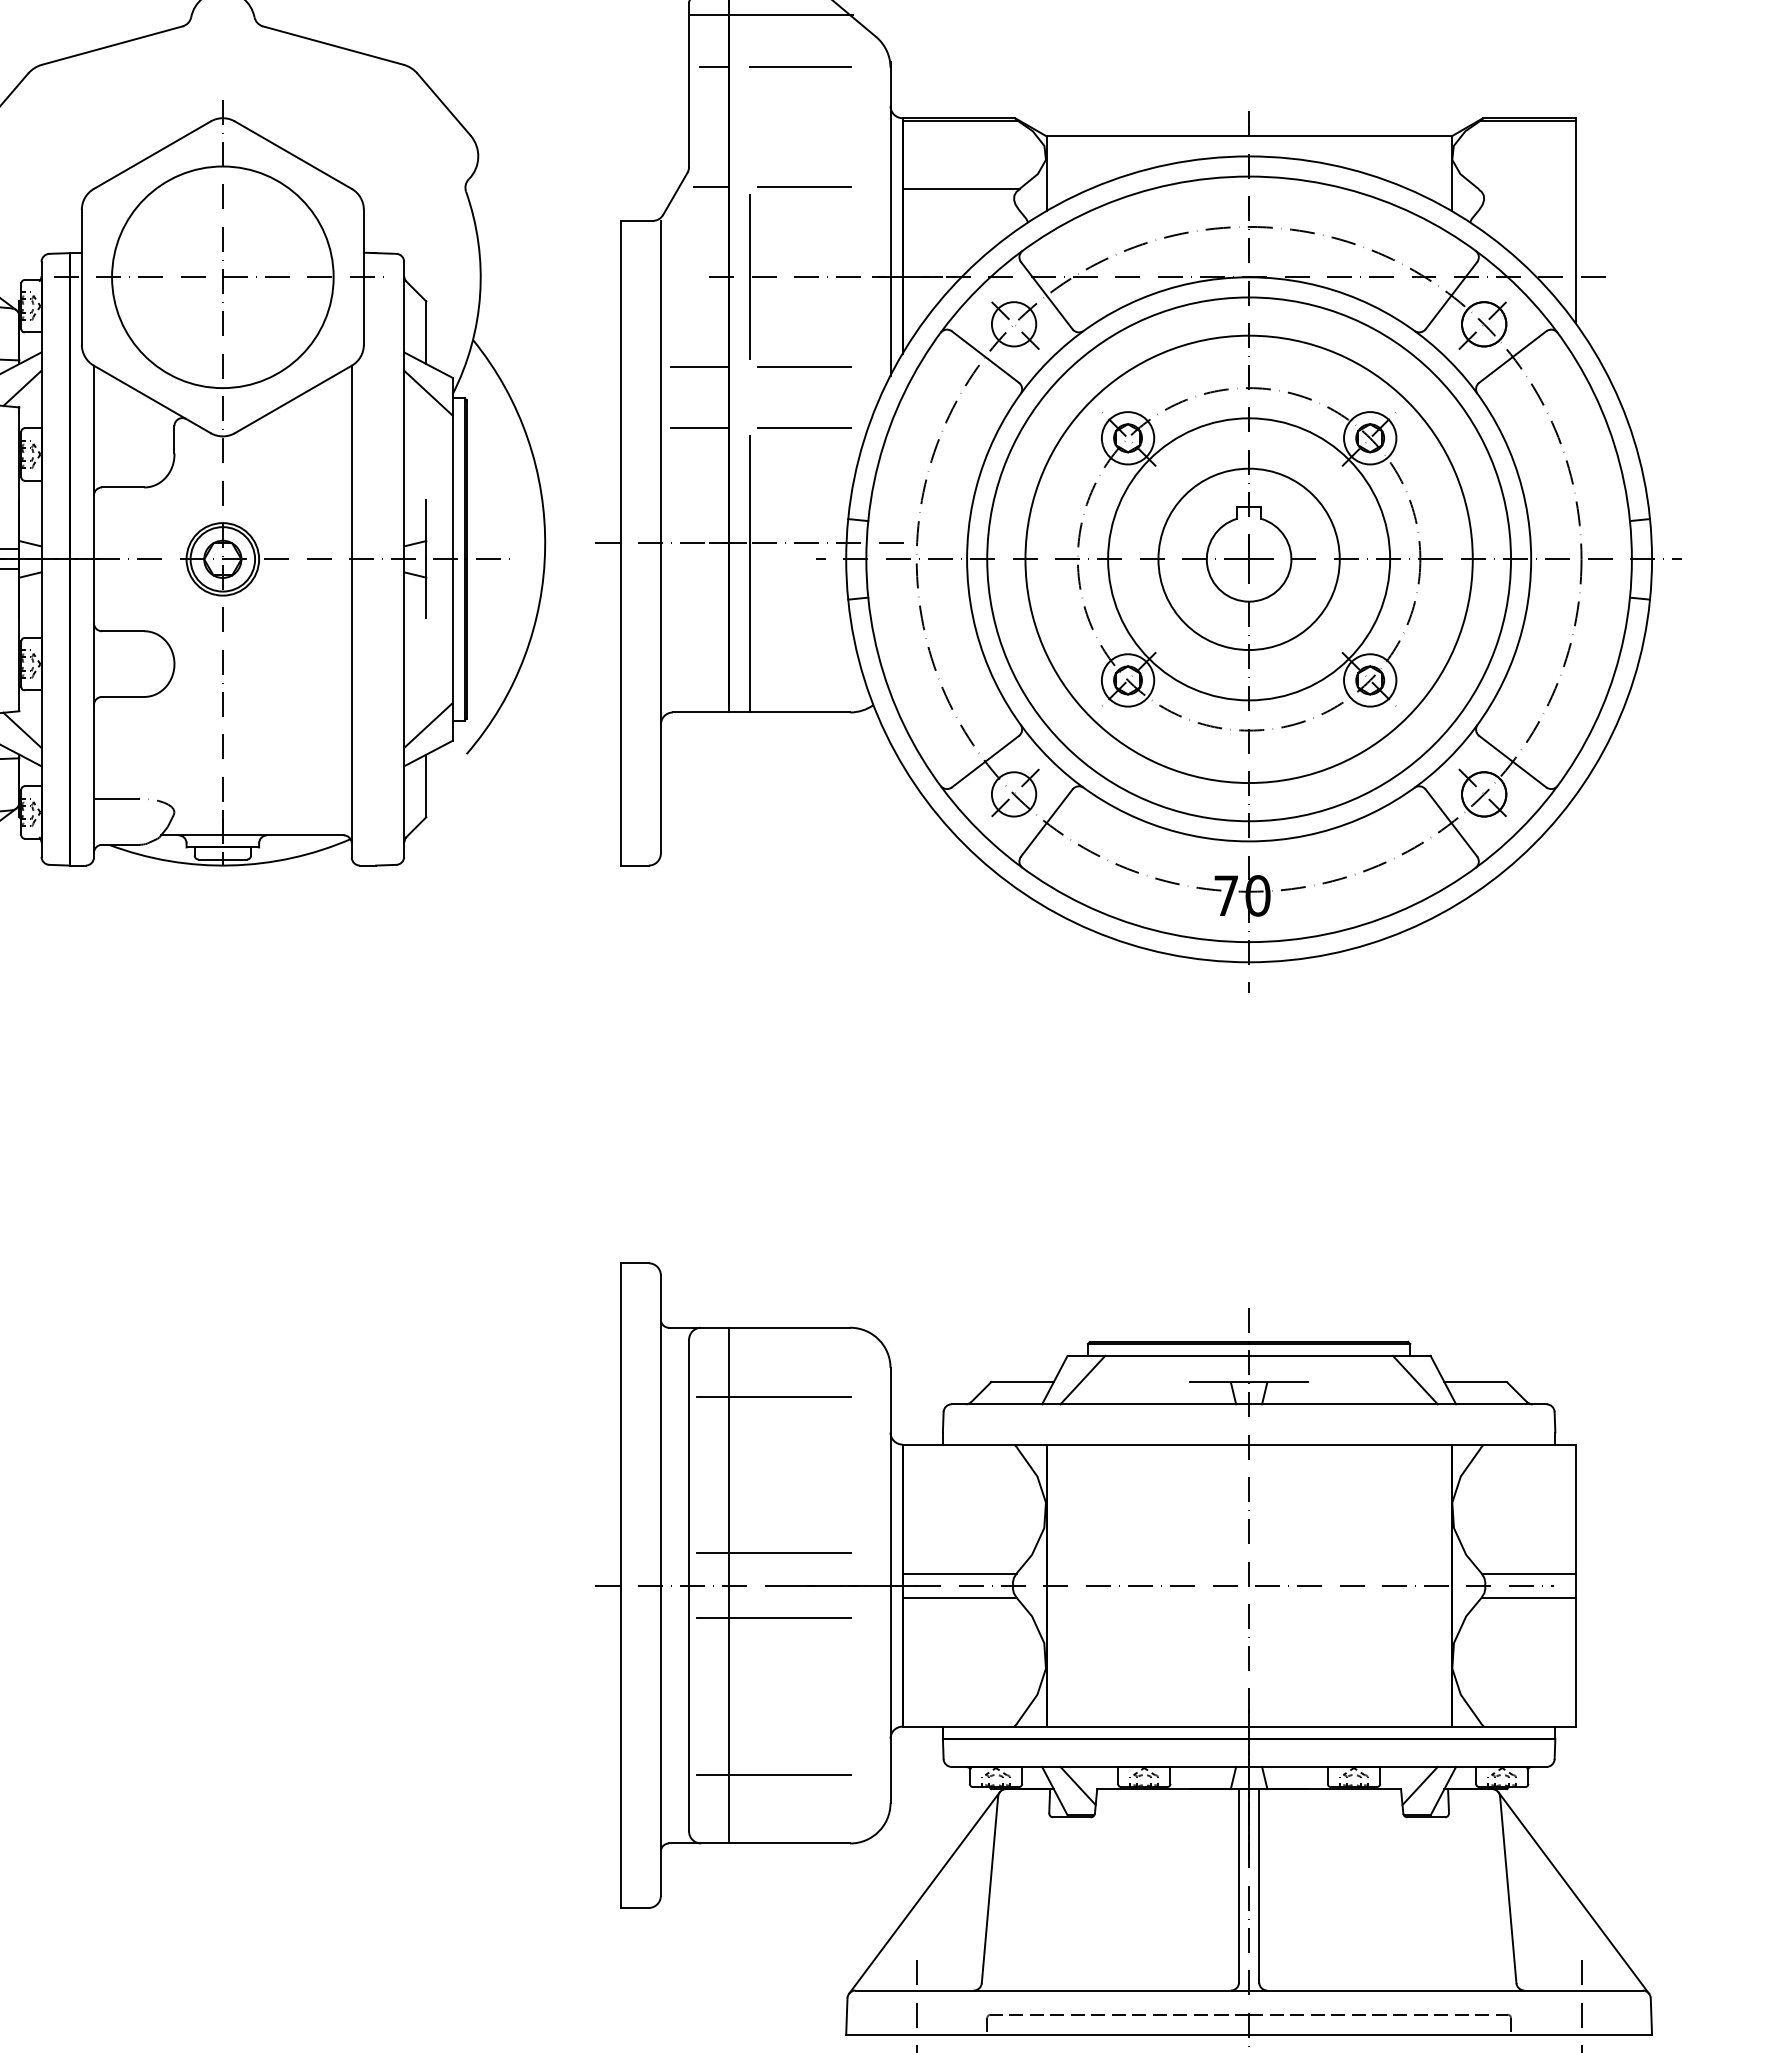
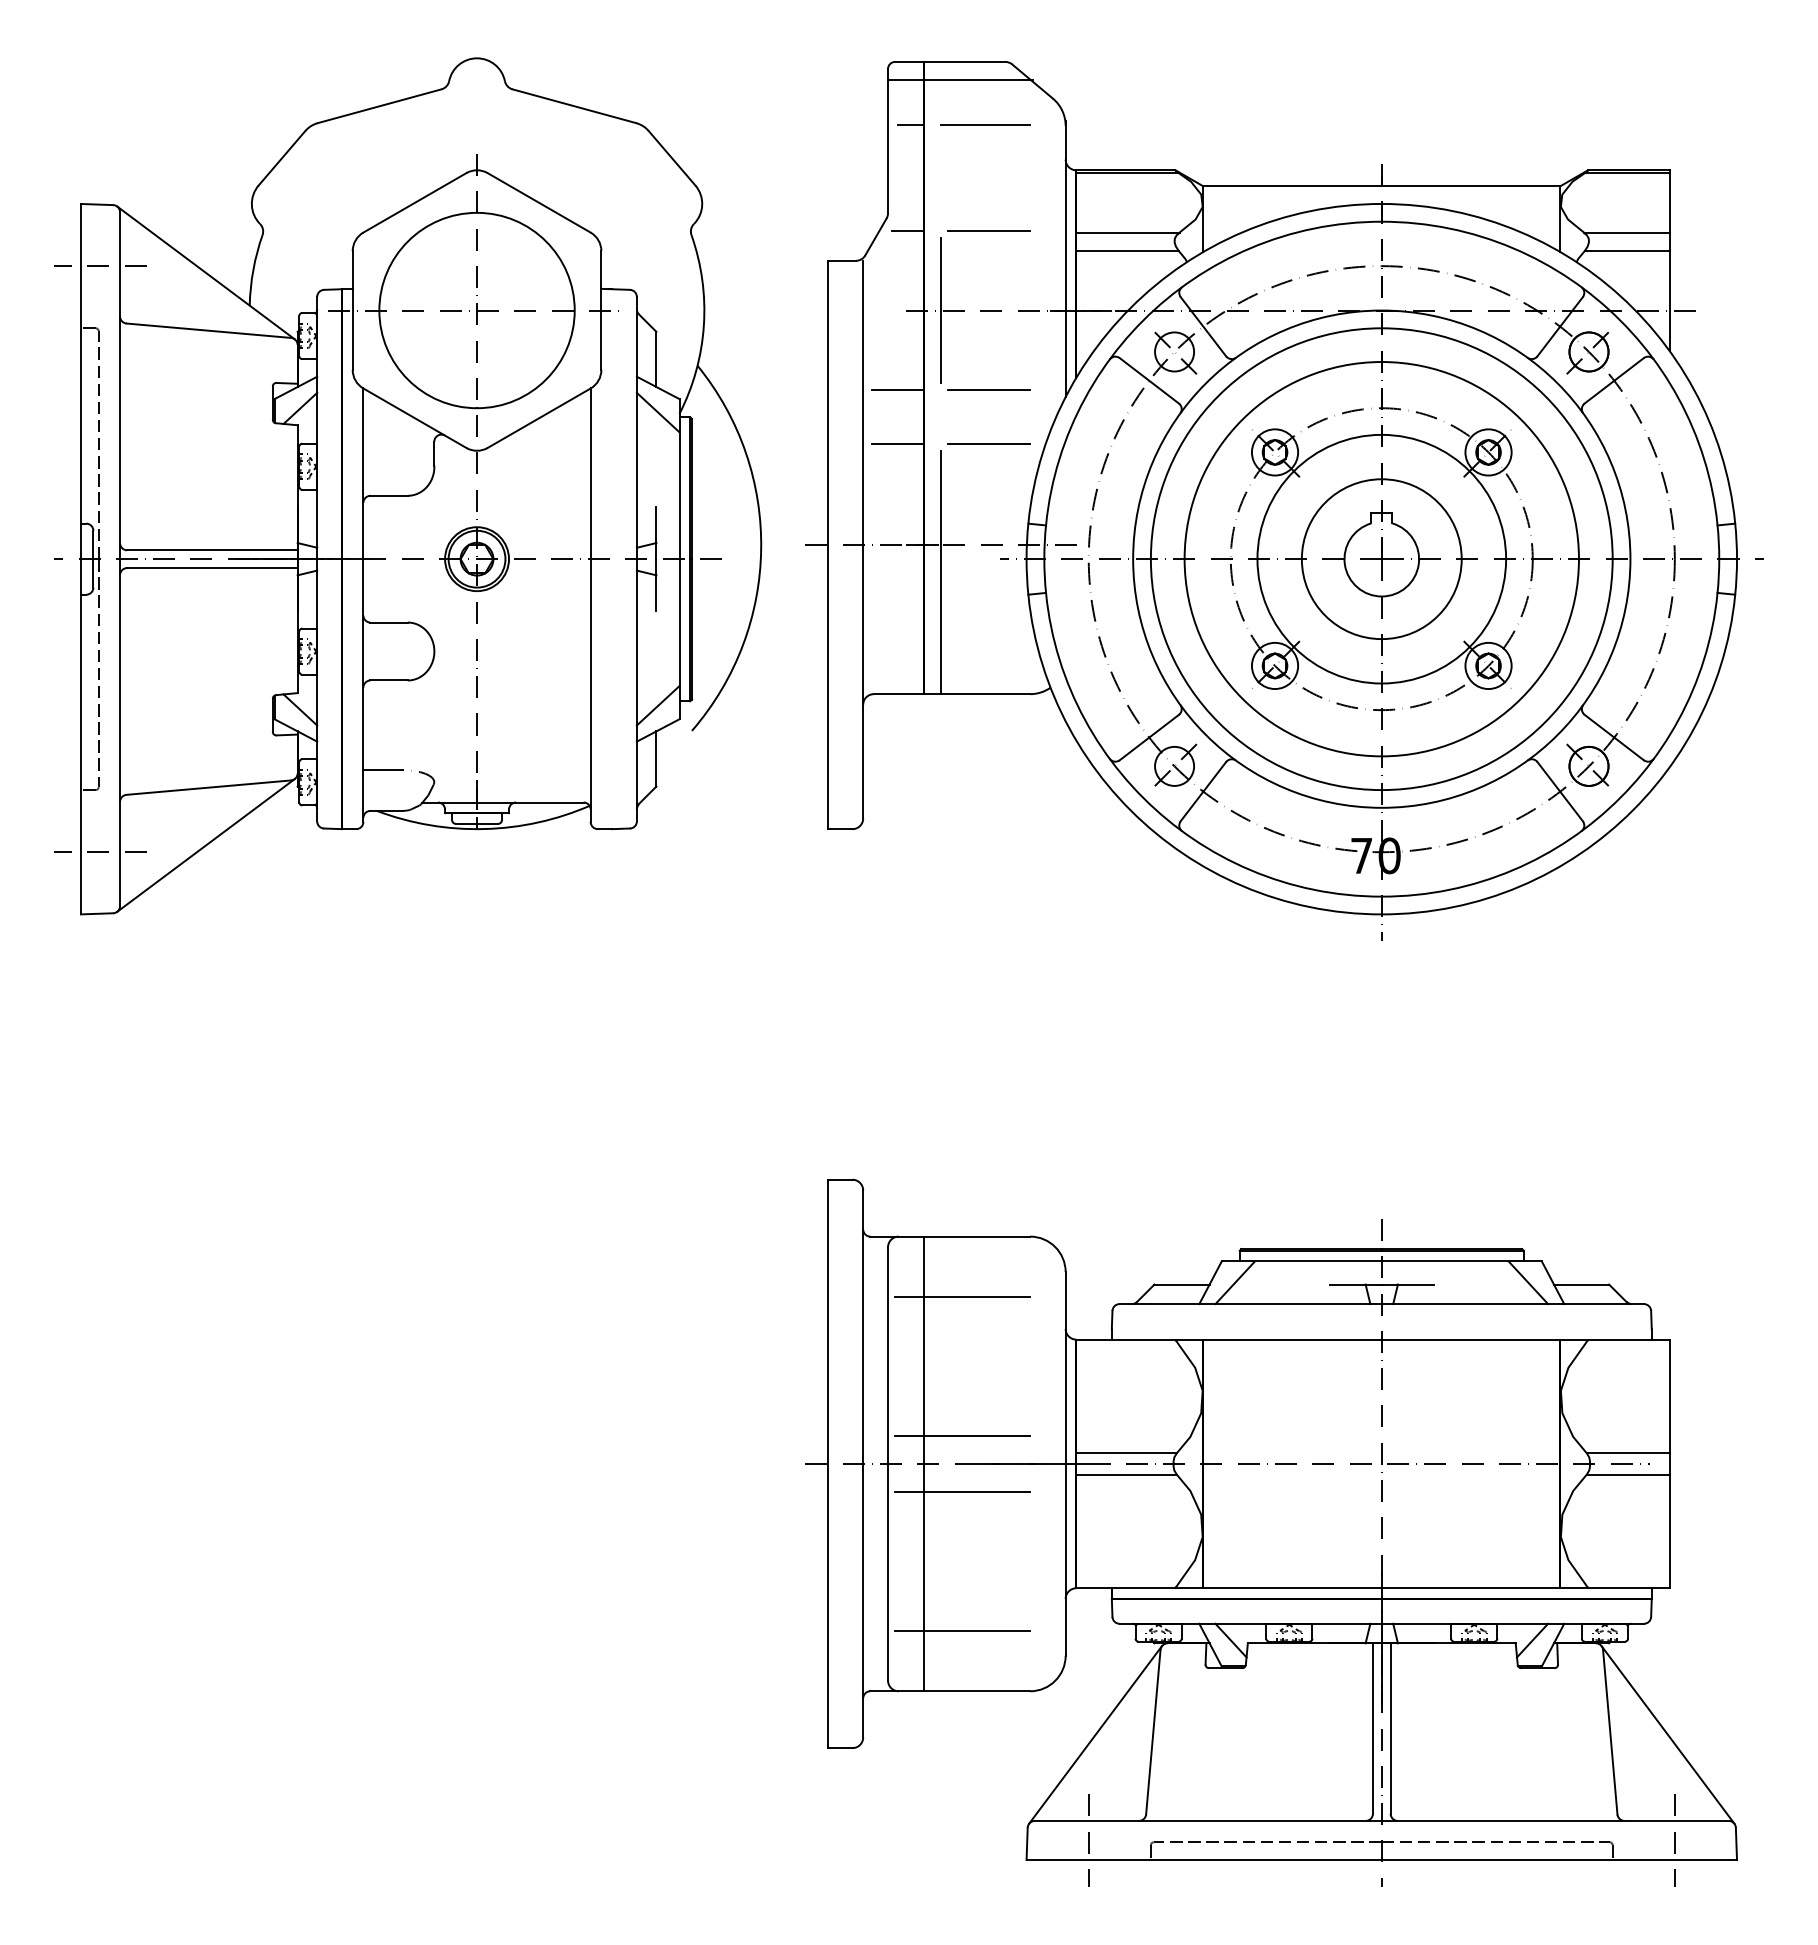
line: (1526, 188) -> (1626, 232), added
line: (960, 210) -> (1127, 251), added
line: (1526, 210) -> (1626, 251), added

